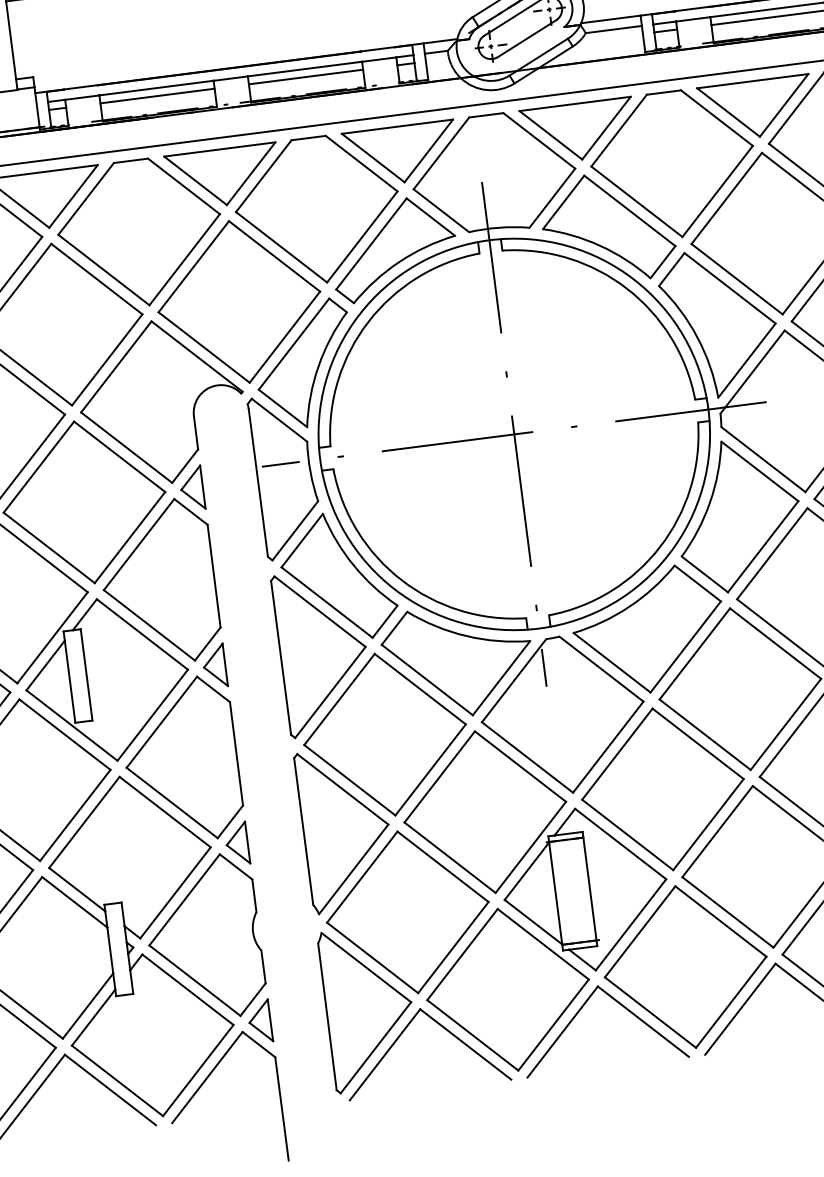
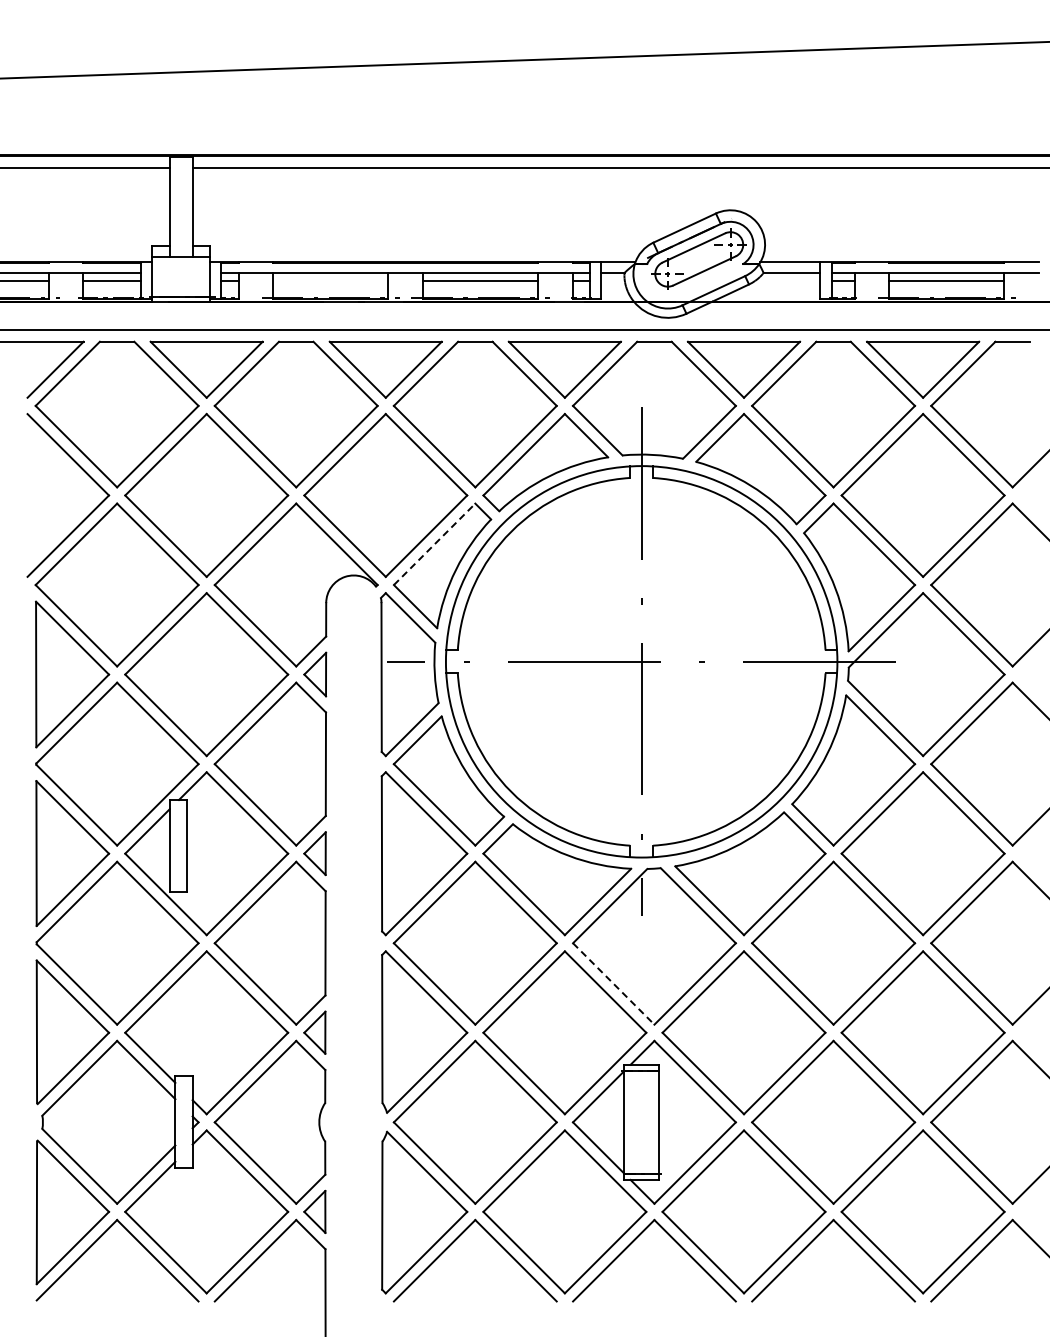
line: (157, 95) -> (330, 280), removed
line: (293, 344) -> (434, 544), solid -> dashed
line: (527, 757) -> (613, 983), solid -> dashed

